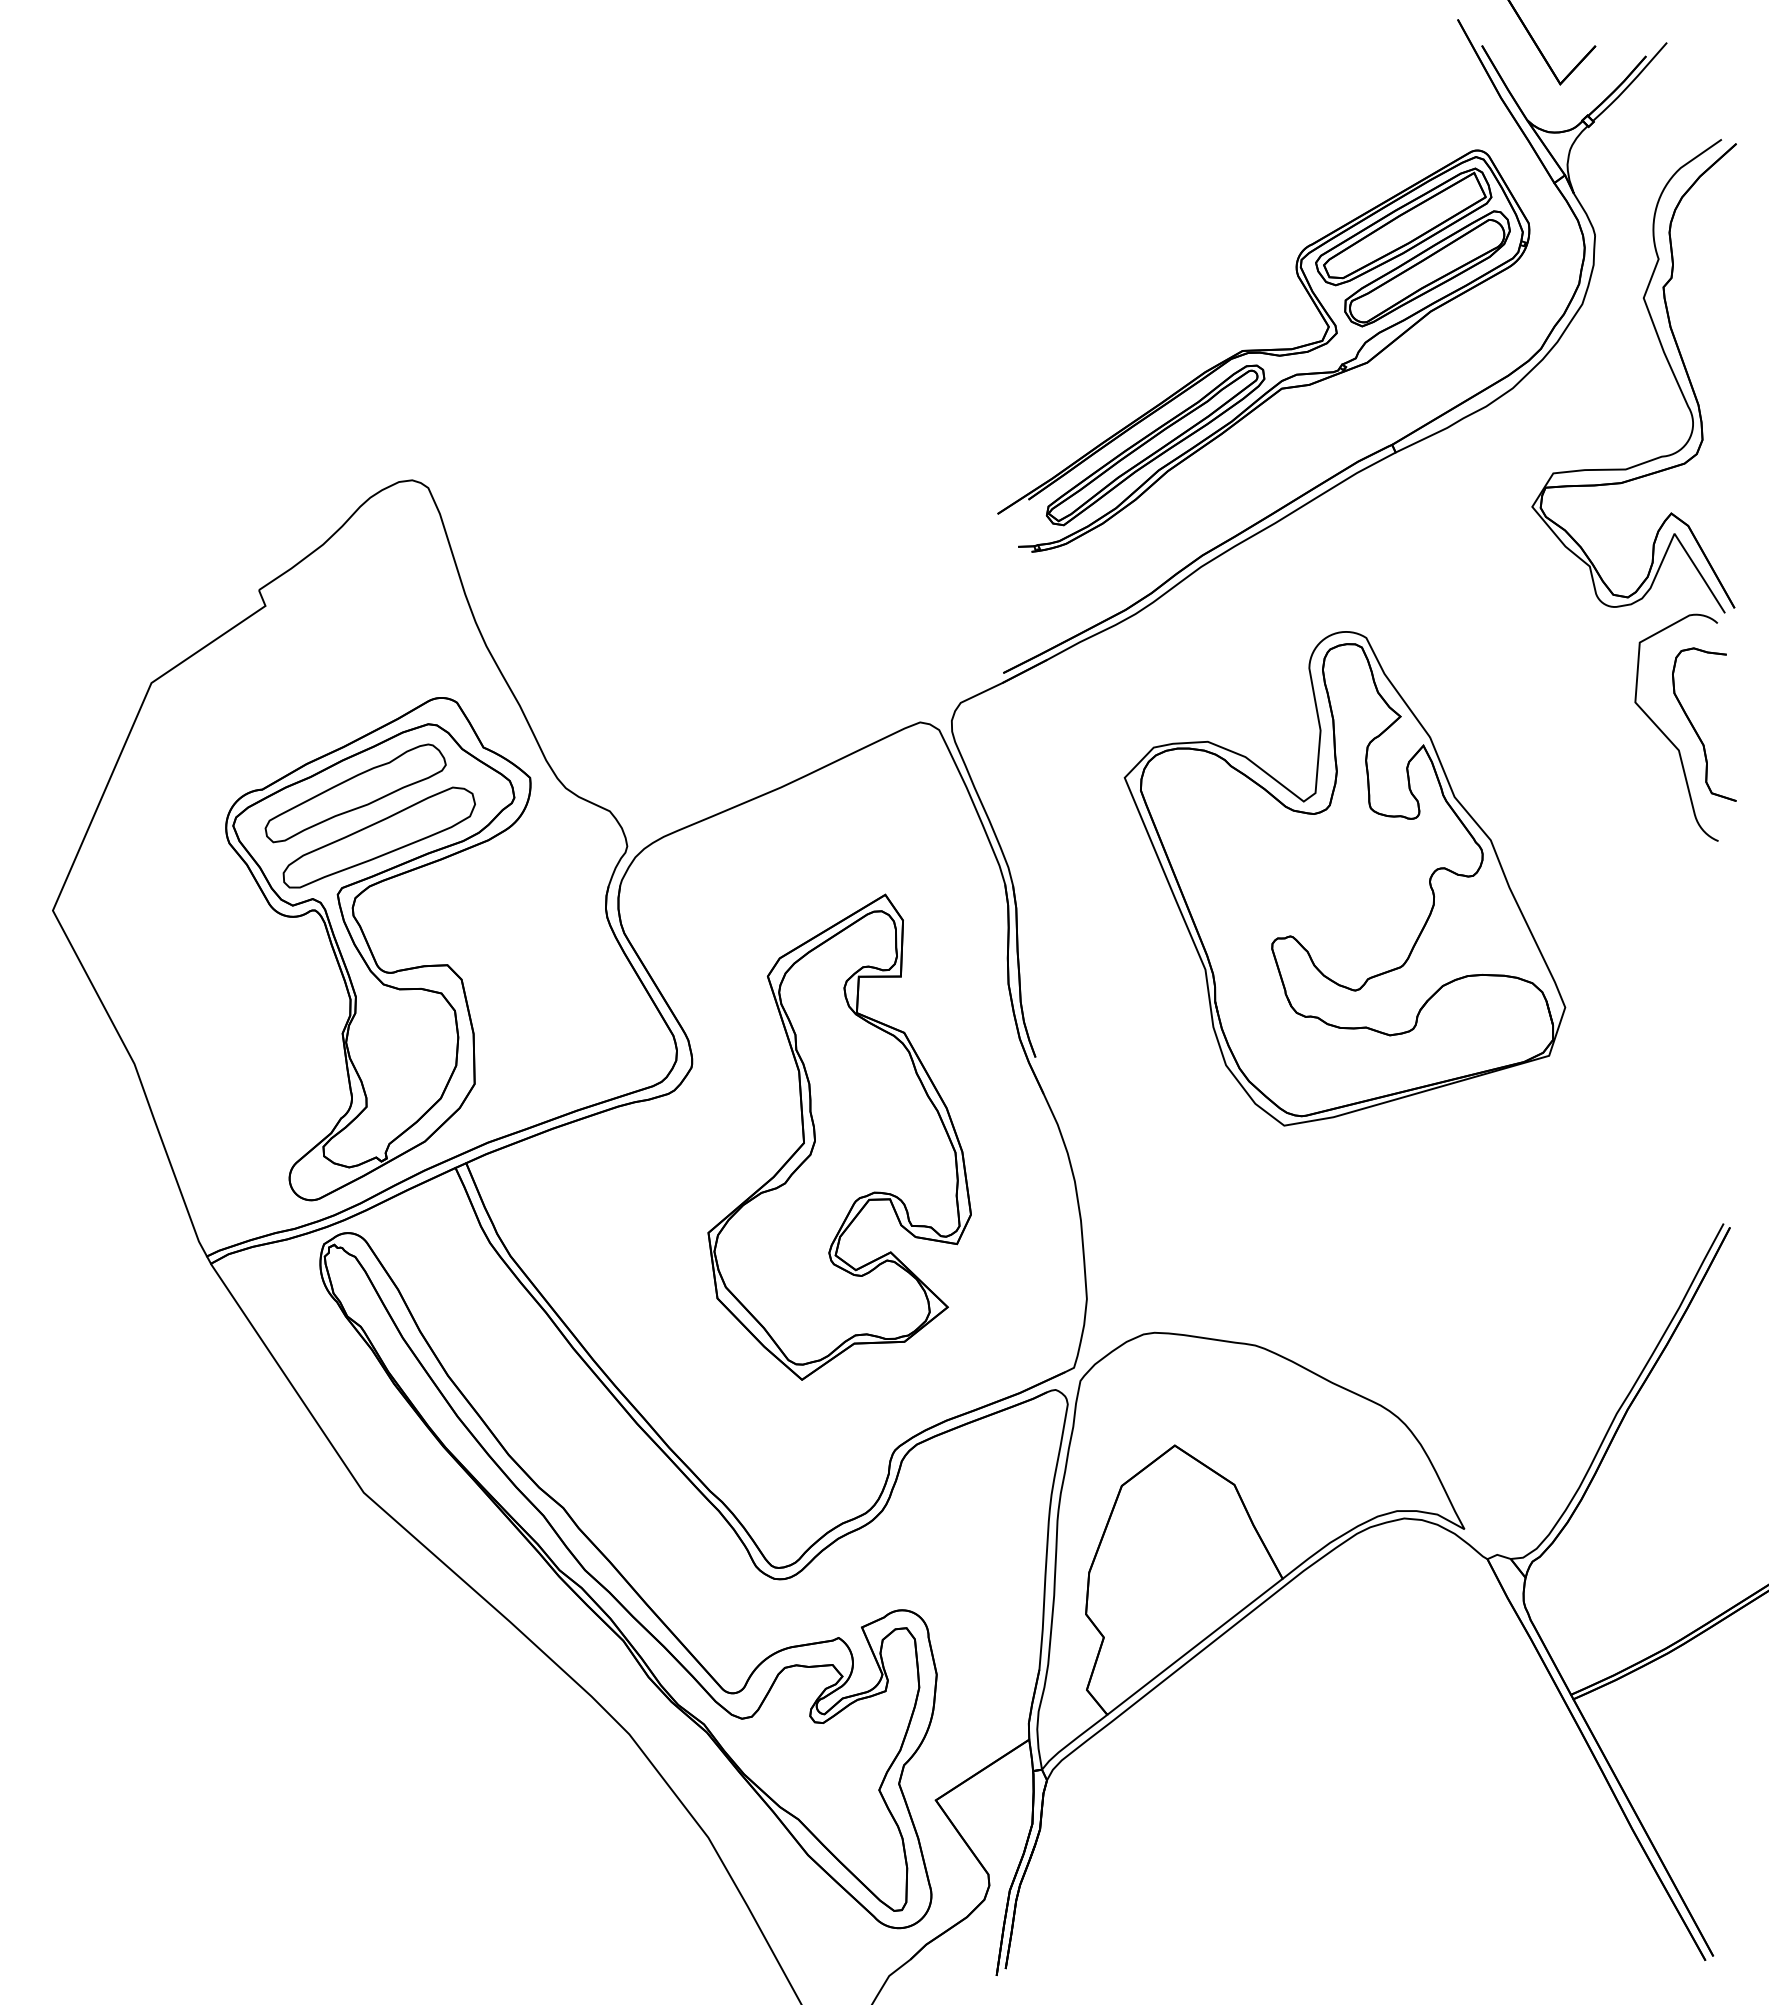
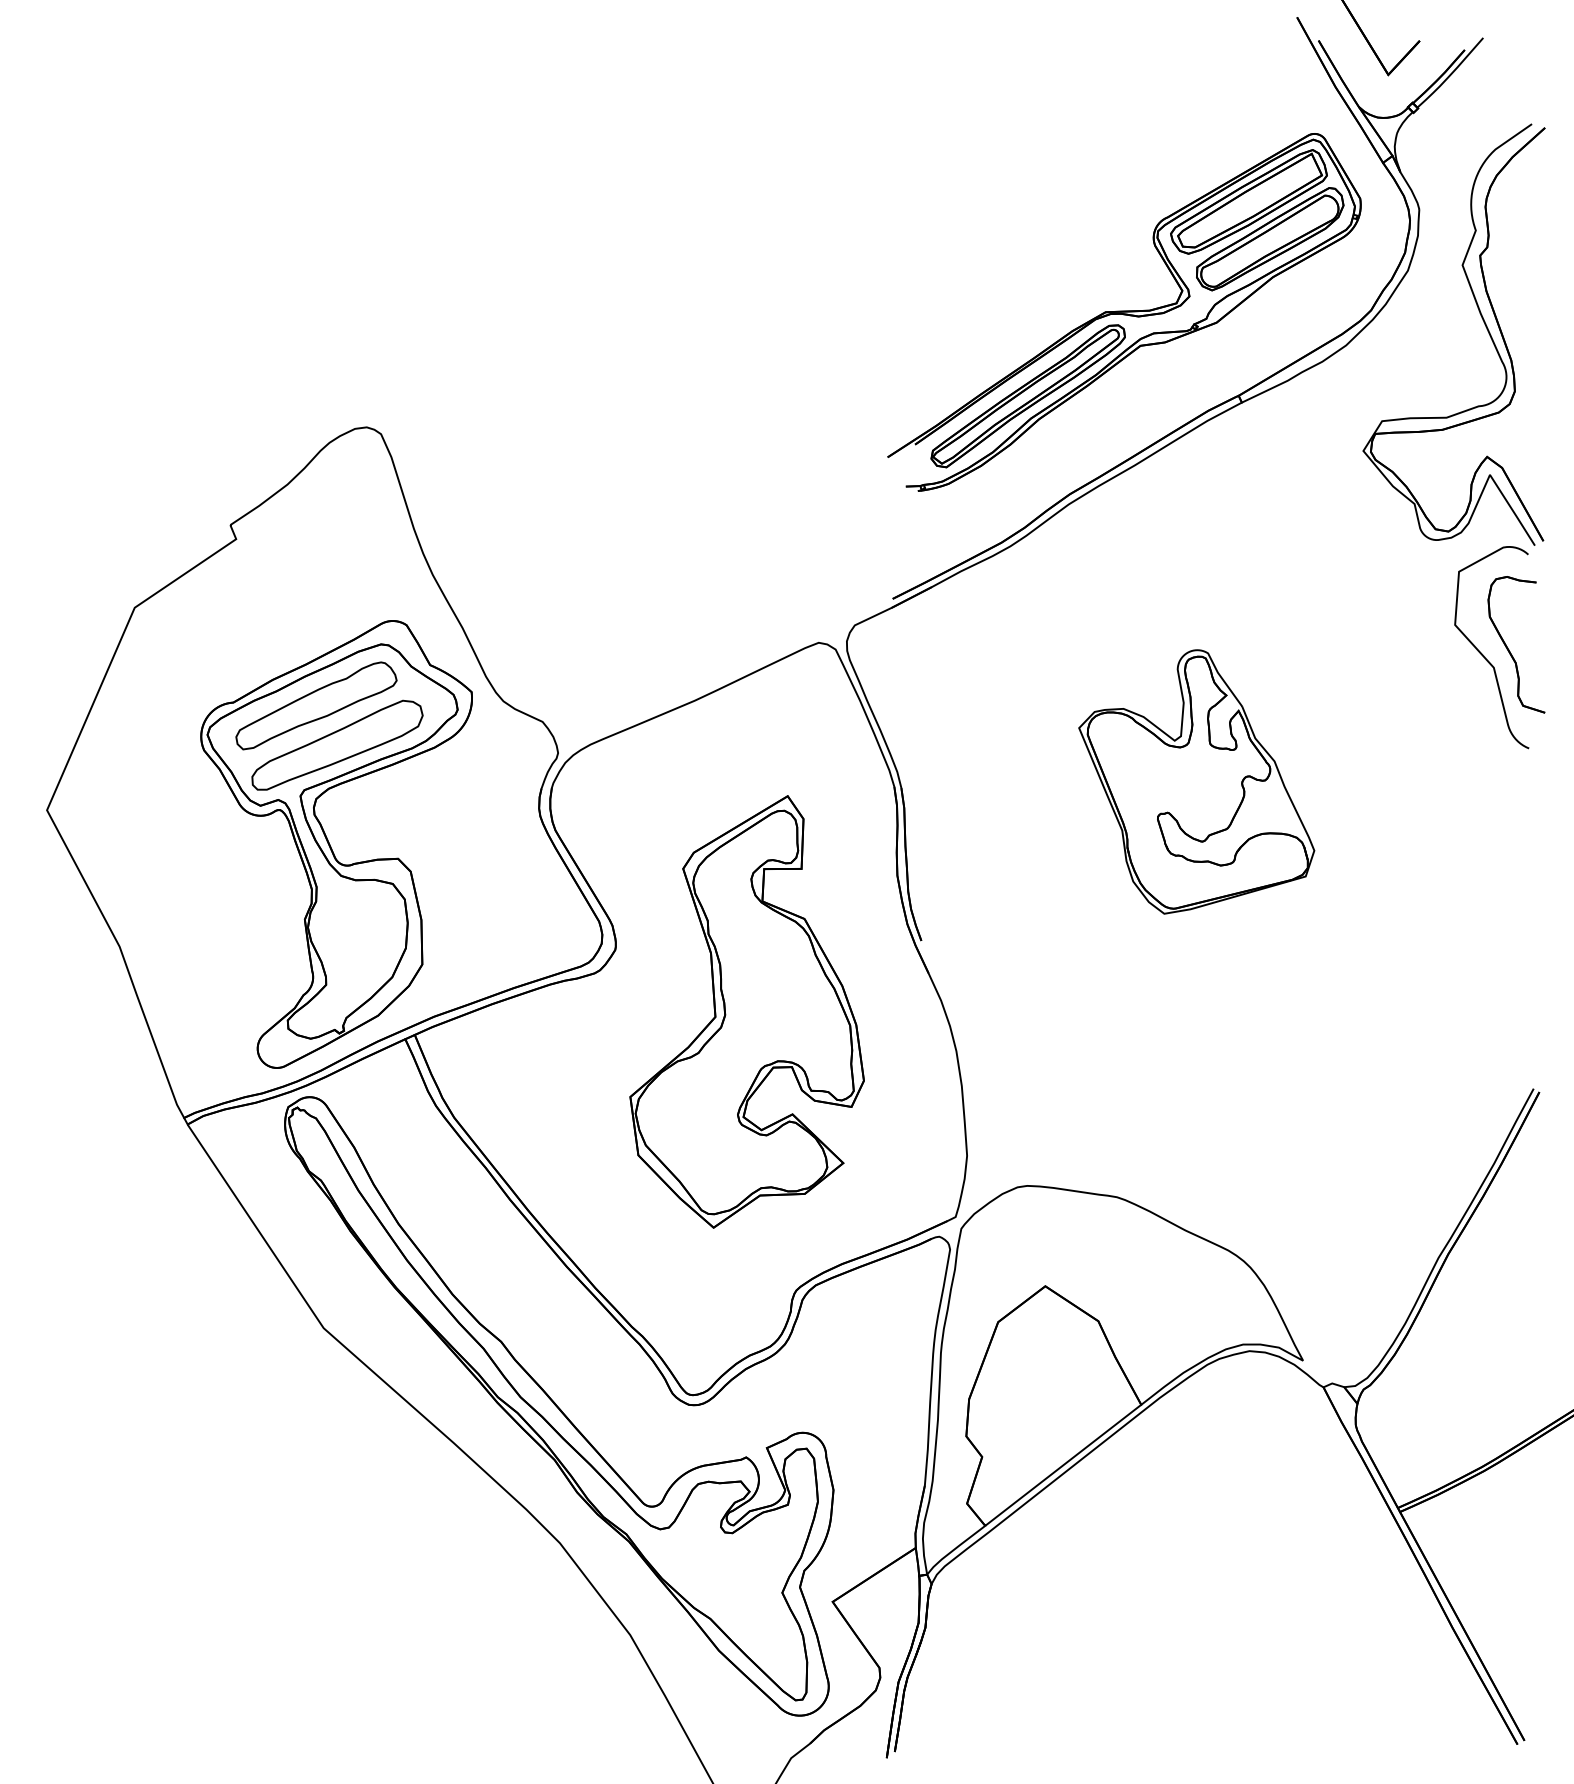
part: (1344, 878) -> (1196, 781), size x0.6

